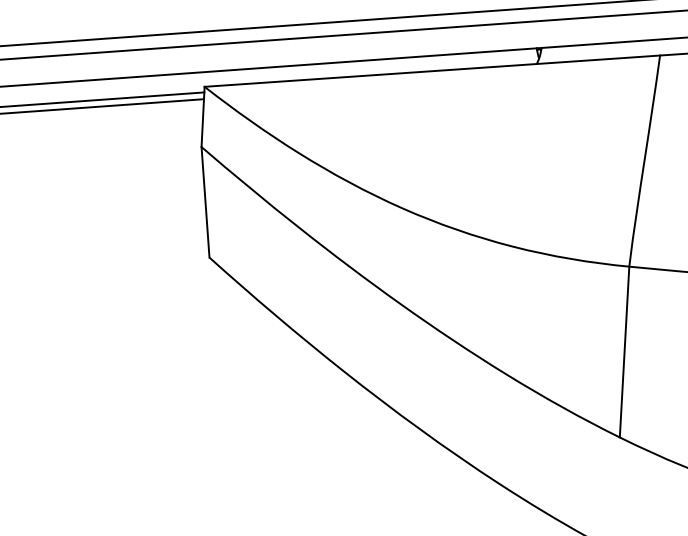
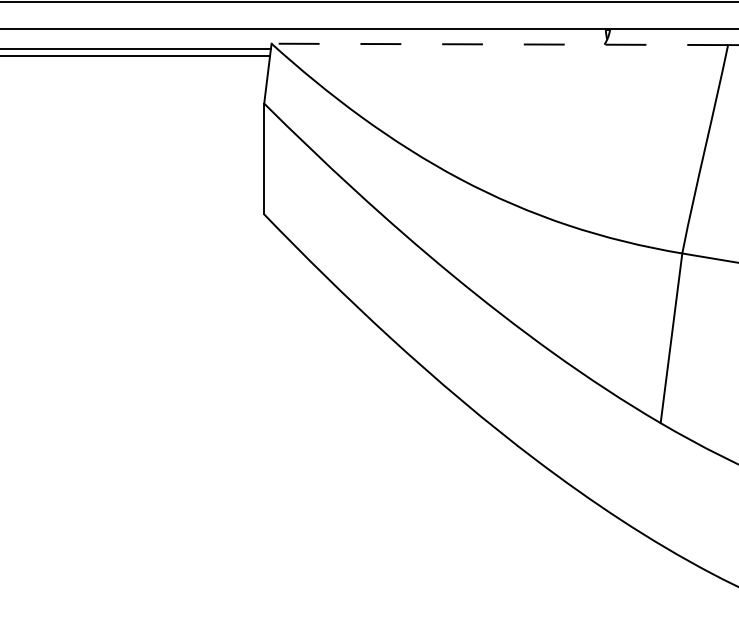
line: (432, 71) -> (499, 44), solid -> dashed

